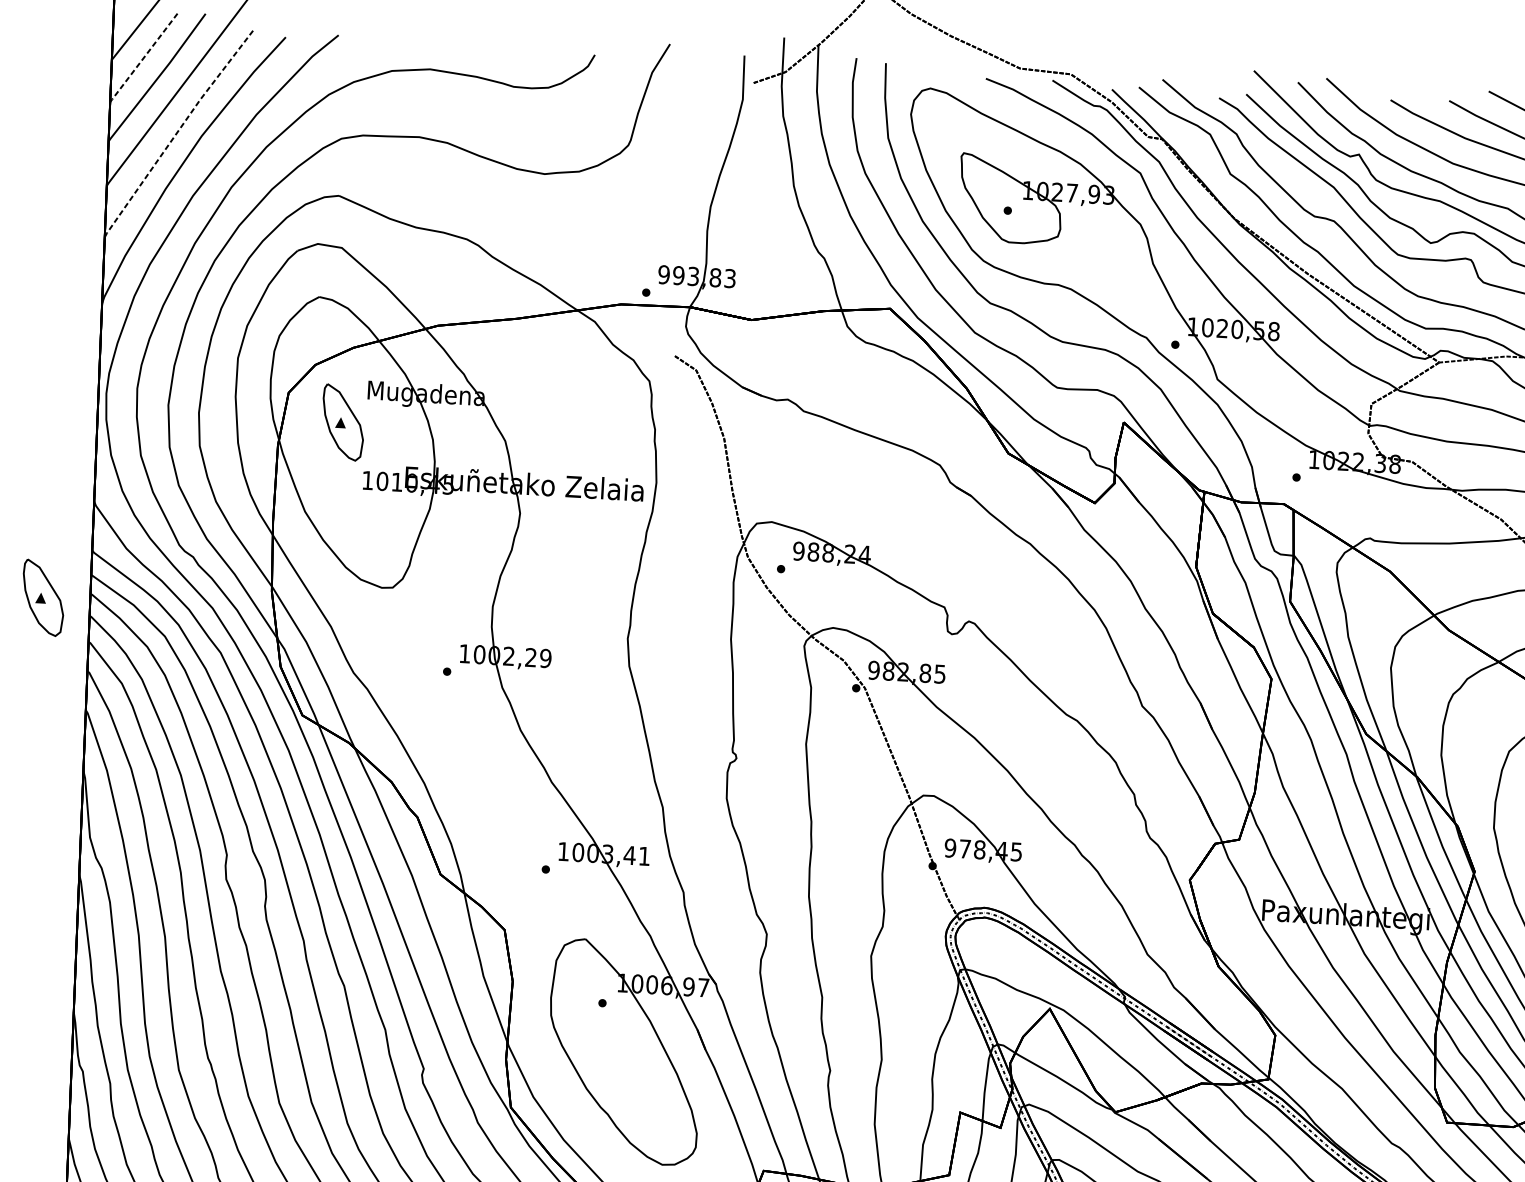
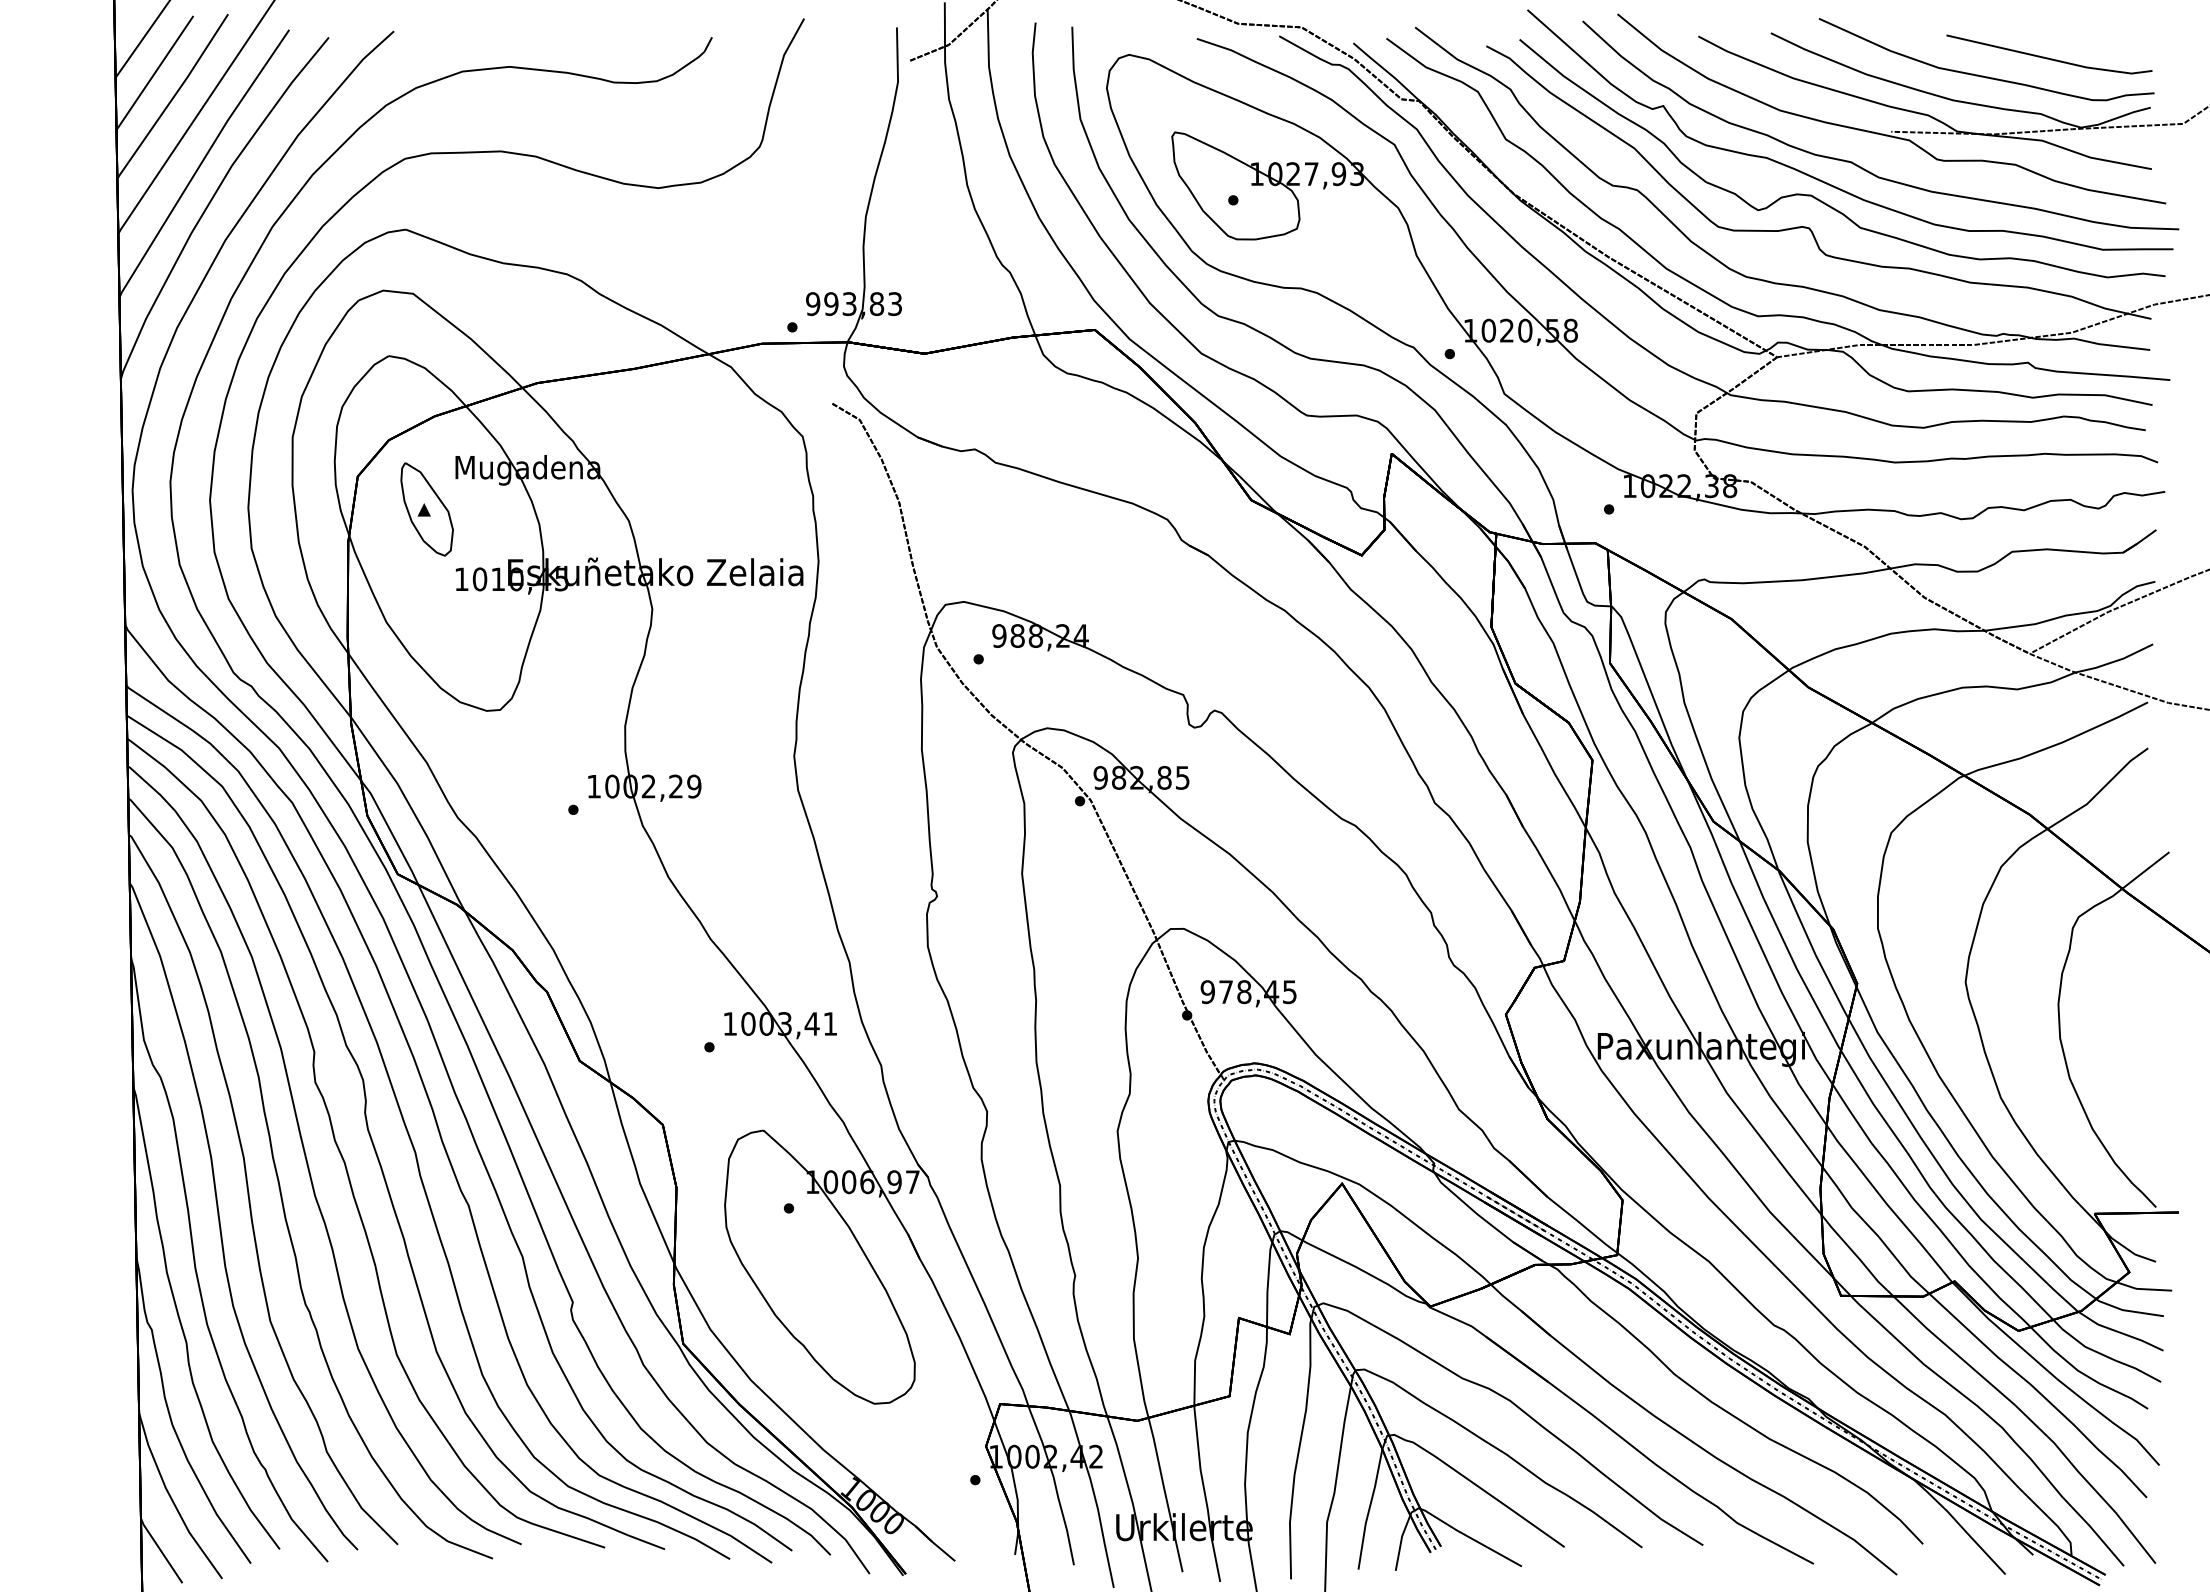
line: (143, 58) -> (154, 73), dashed -> solid
line: (178, 132) -> (202, 162), dashed -> solid
part: (42, 597) -> (68, 747), removed

